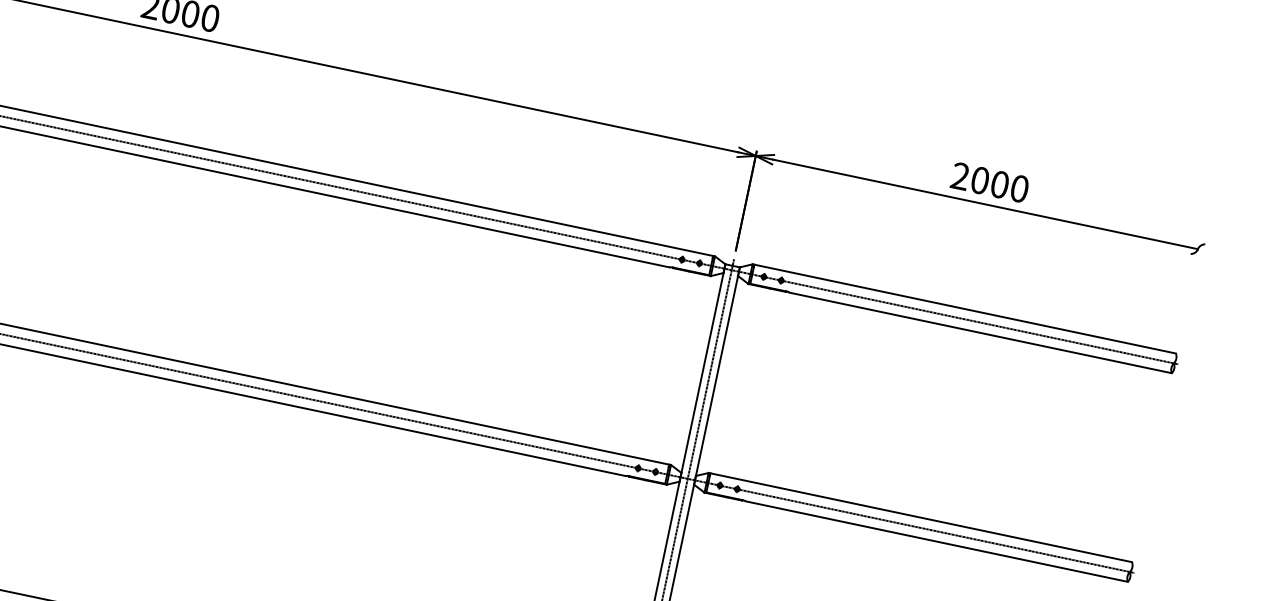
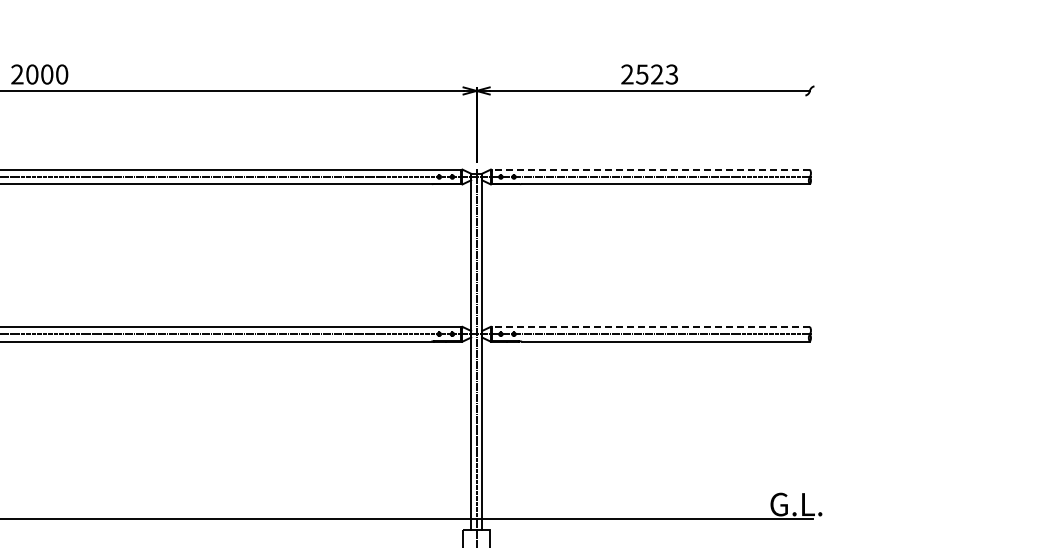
text: (1000, 184) -> (657, 74), 2000 -> 2523
line: (965, 309) -> (651, 169), solid -> dashed
line: (921, 517) -> (651, 326), solid -> dashed

